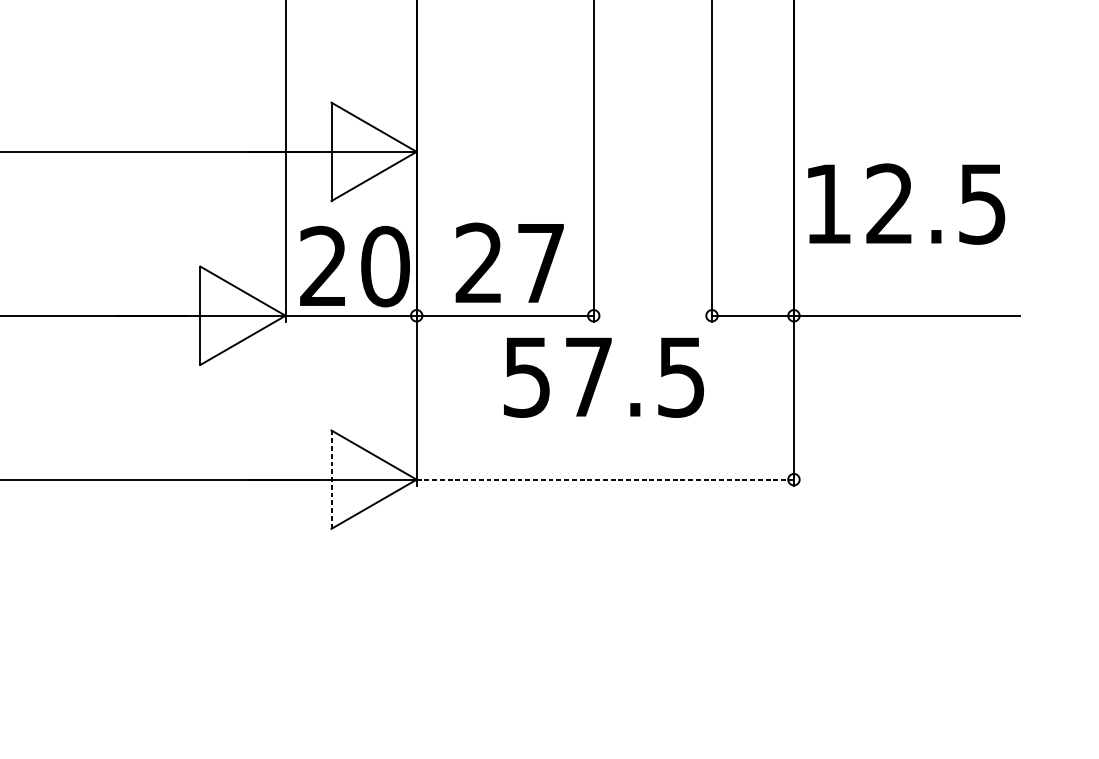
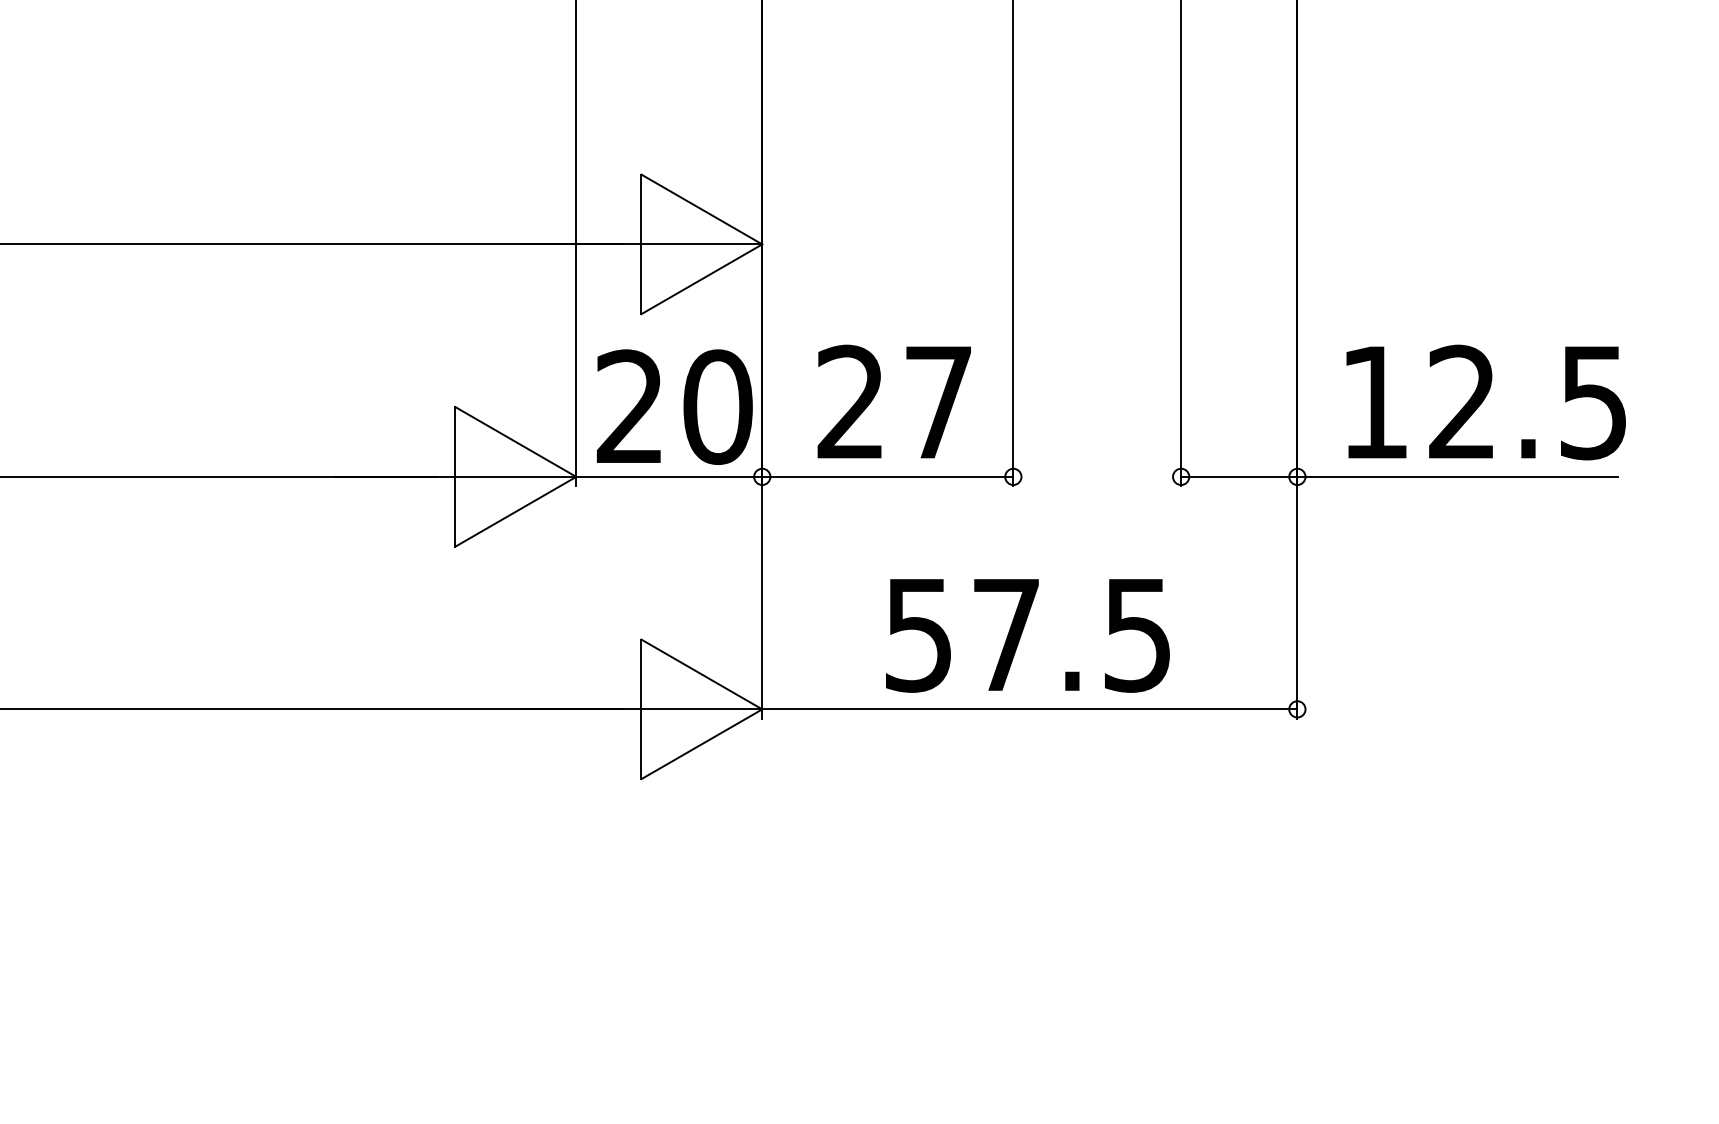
text: (906, 204) -> (1485, 402), moved
text: (603, 377) -> (1027, 635), moved
line: (331, 479) -> (641, 709), dashed -> solid
line: (605, 479) -> (1029, 709), dashed -> solid

